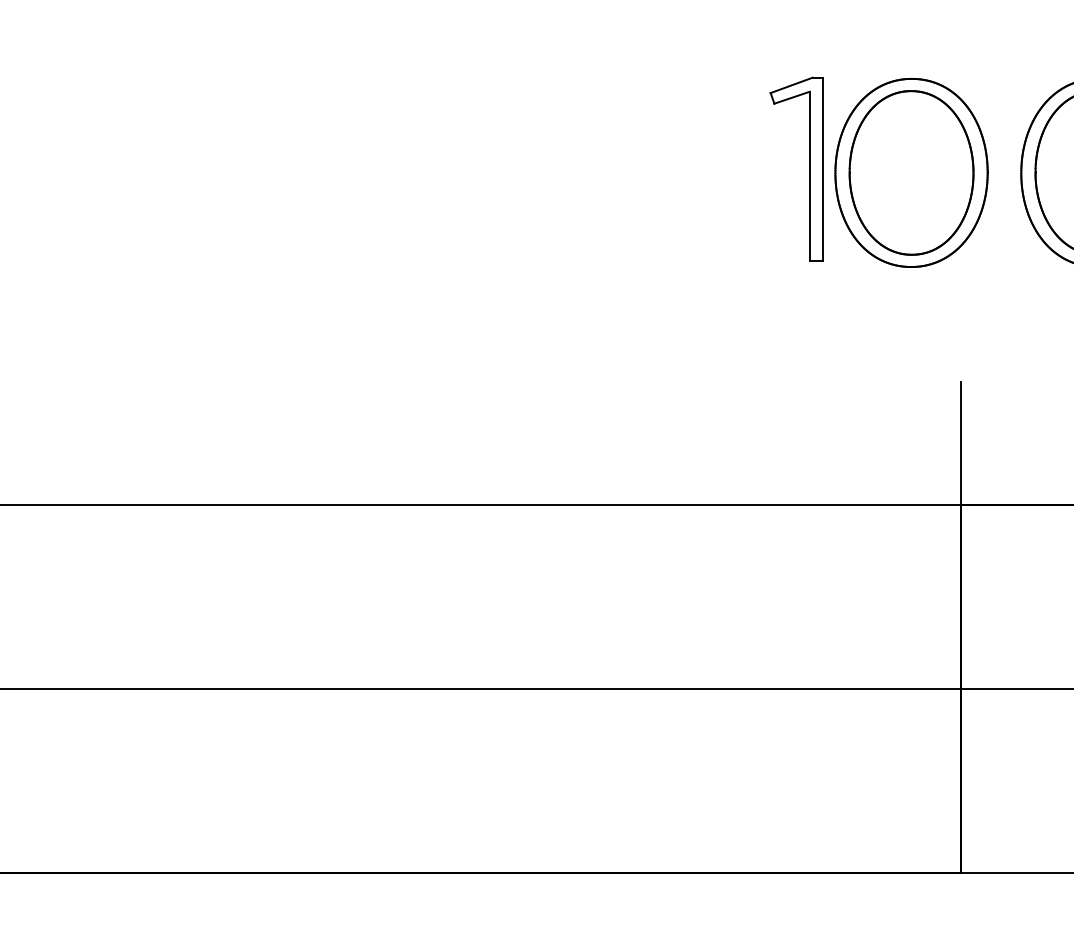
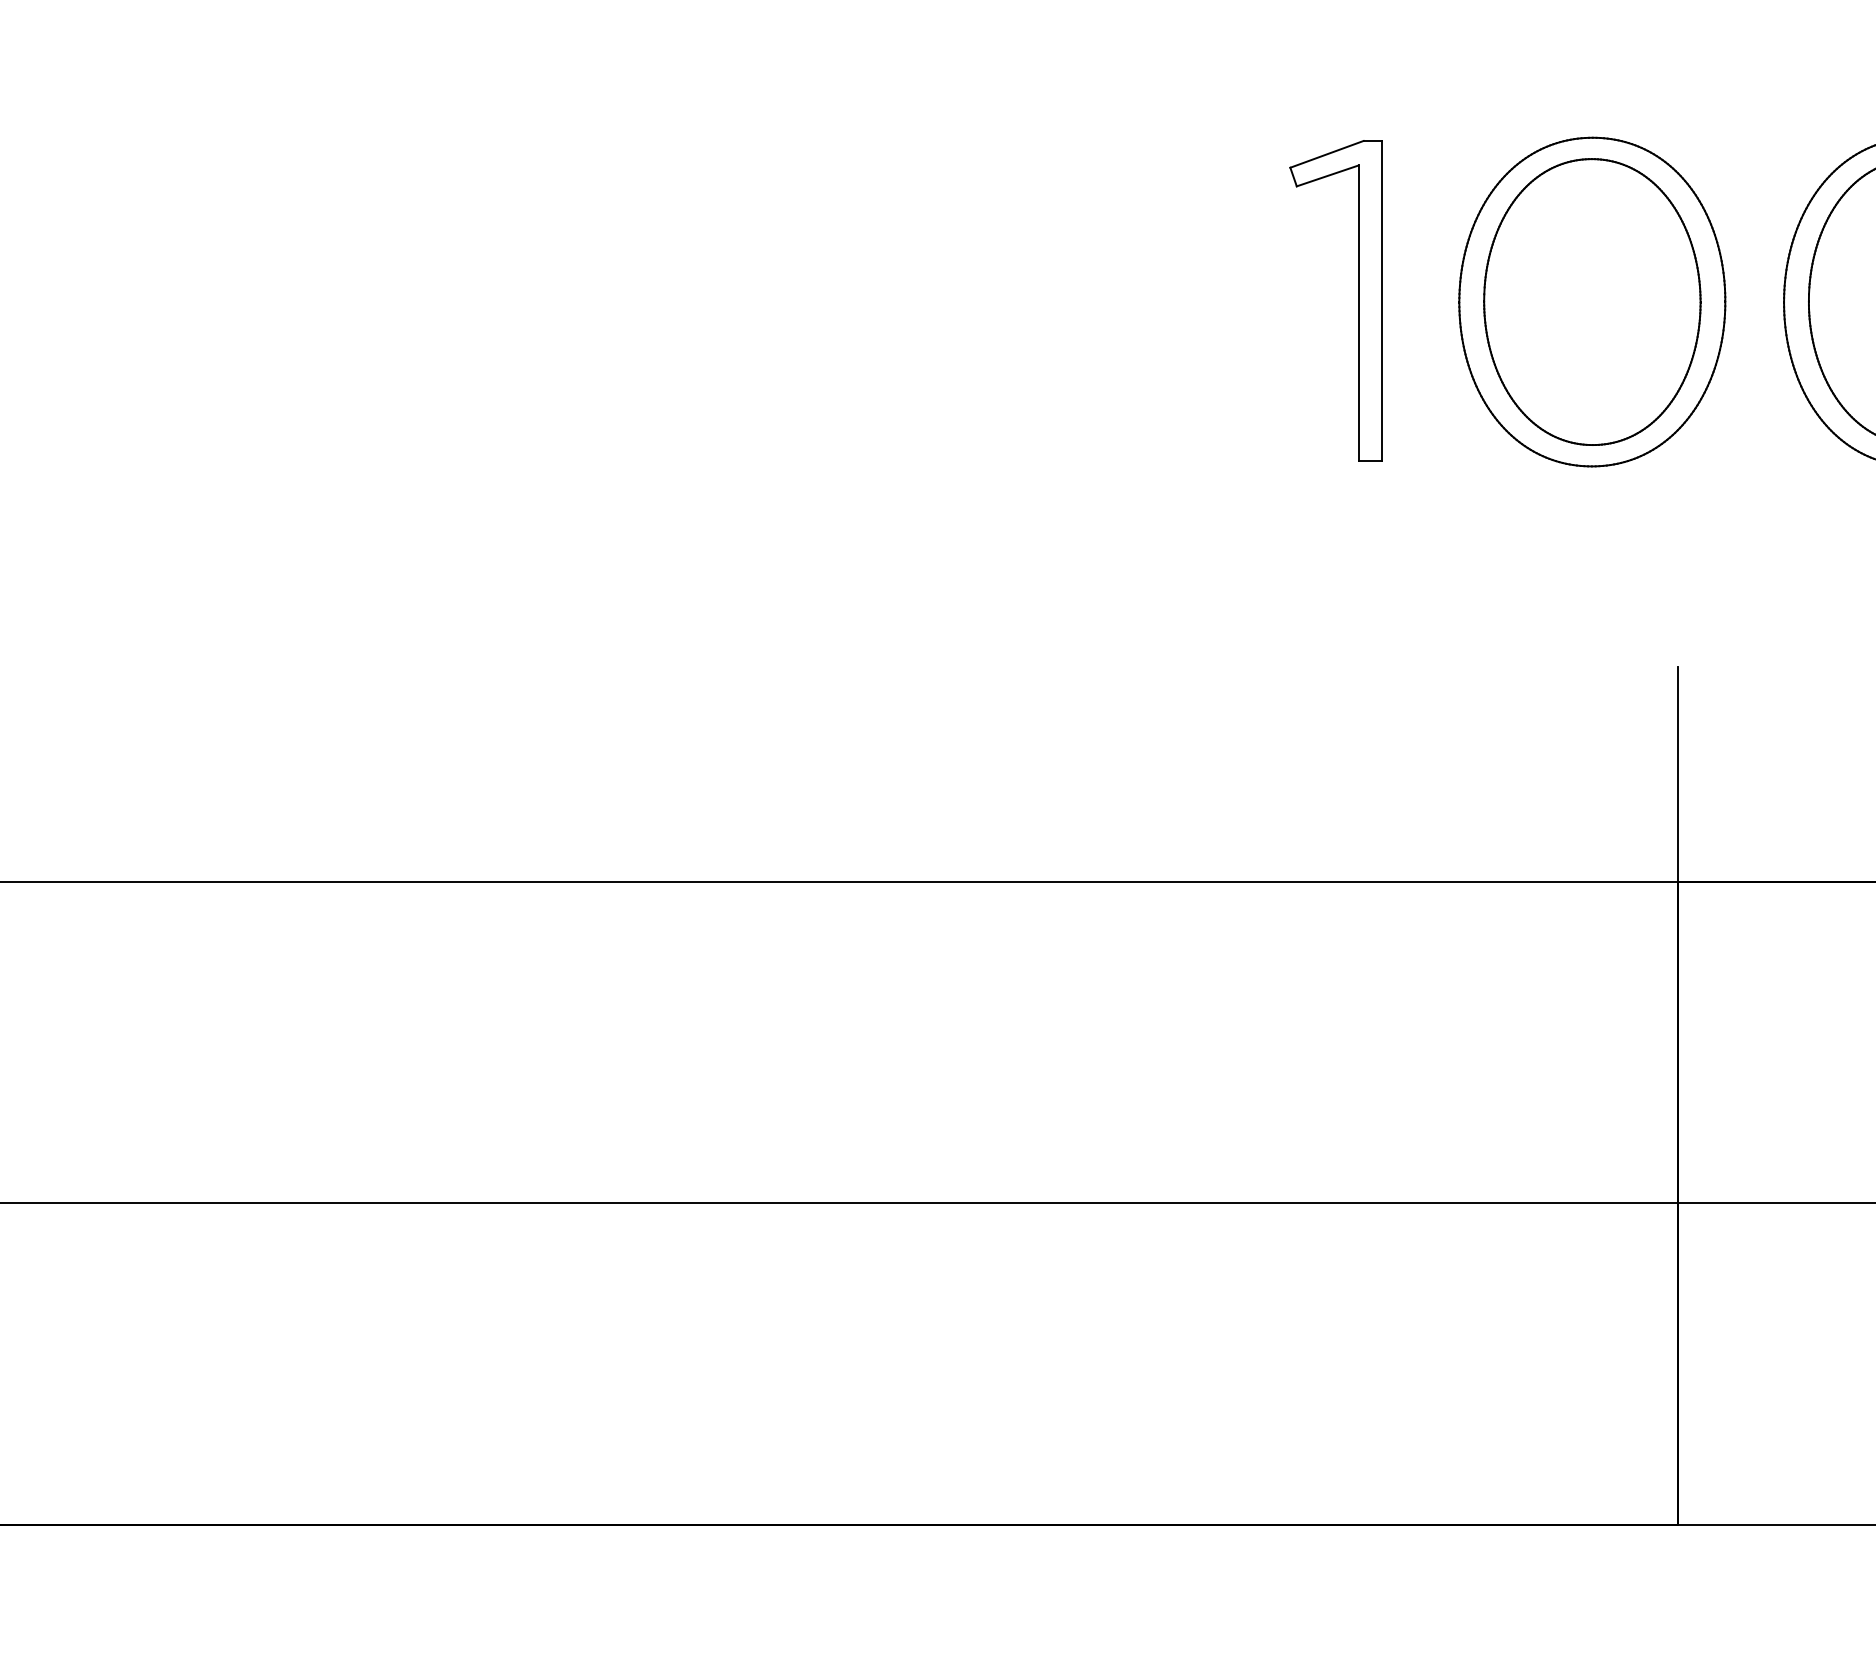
part: (809, 168) -> (1358, 299), moved

